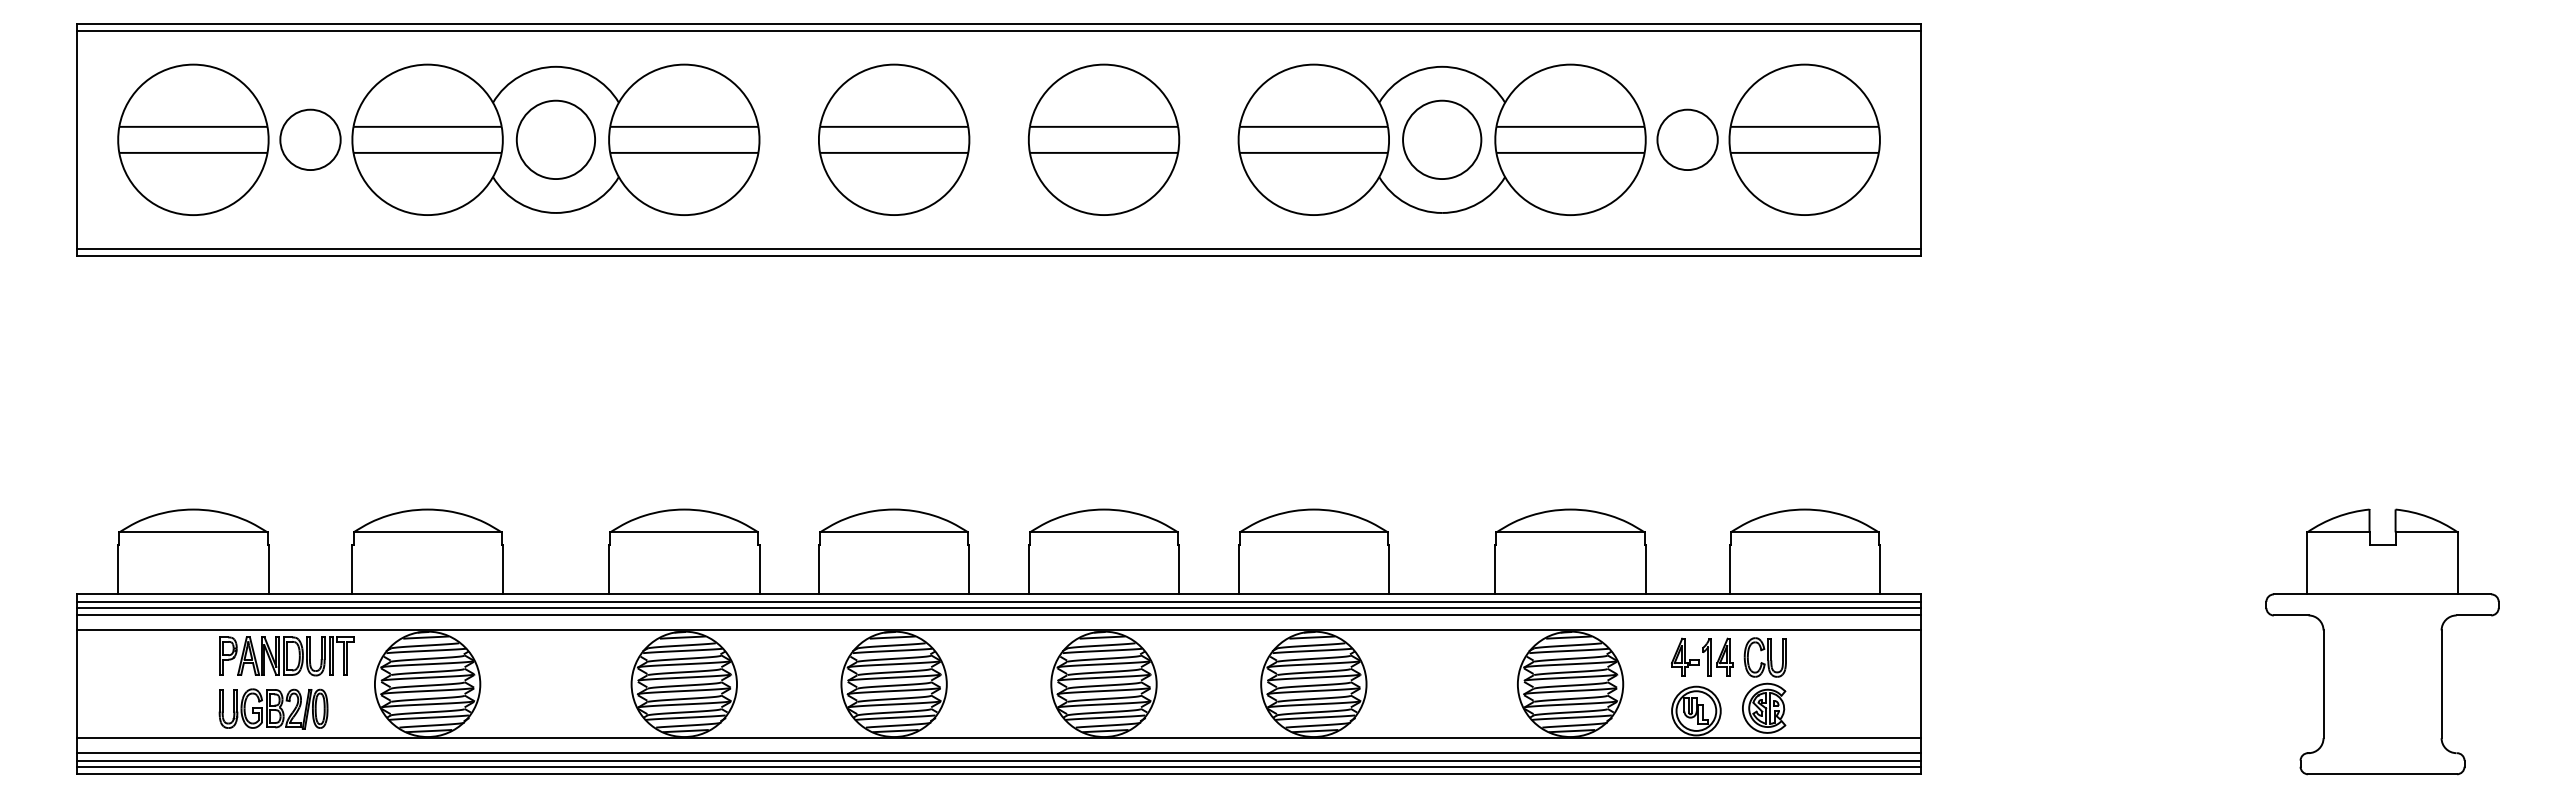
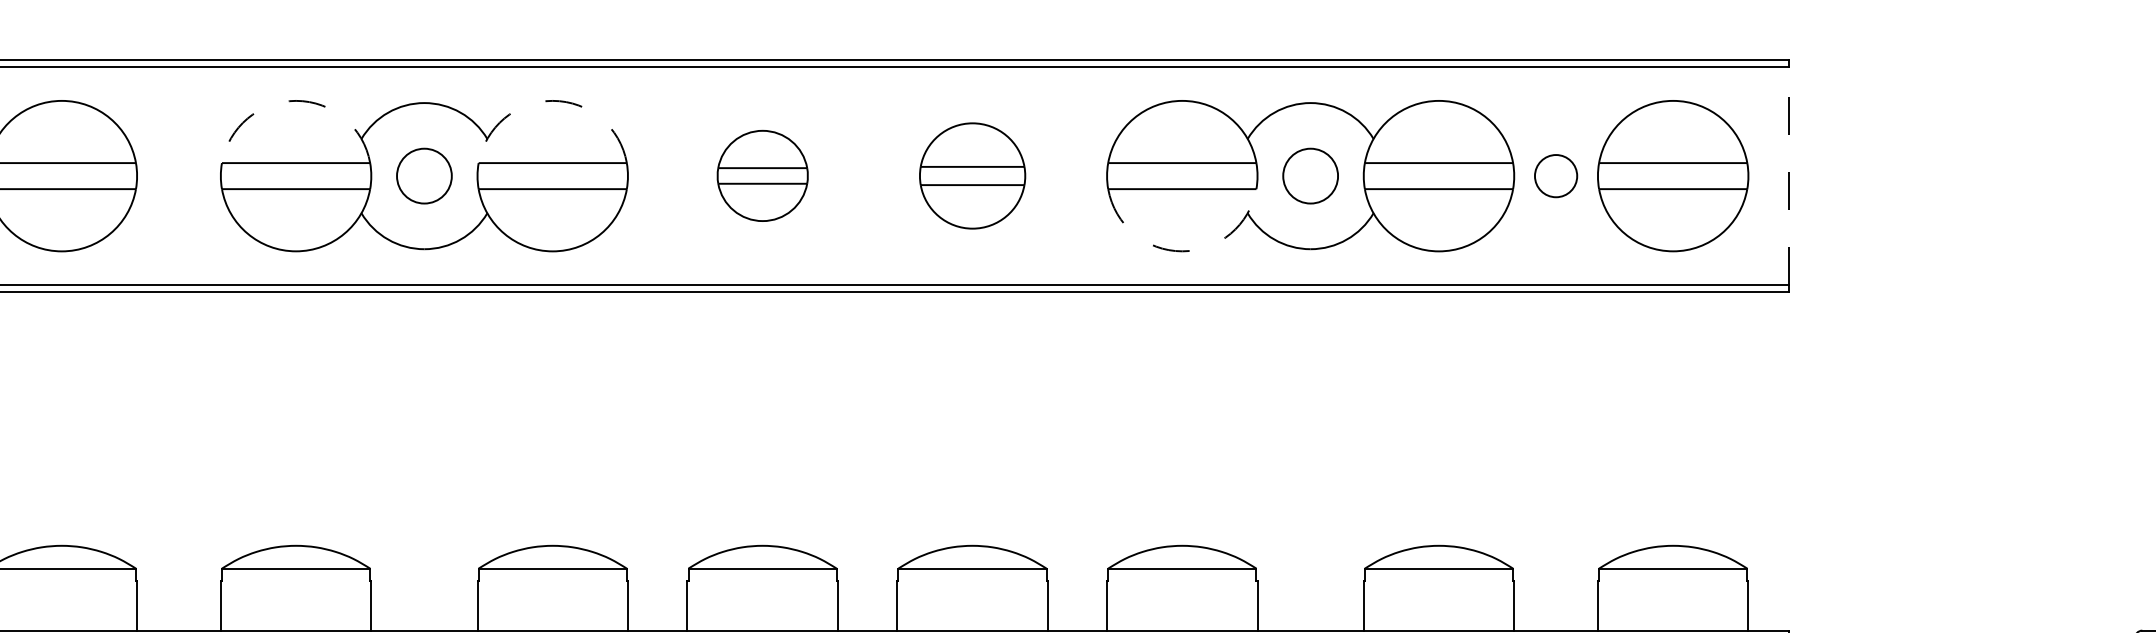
arc: (427, 64) -> (295, 100), solid -> dashed
arc: (684, 64) -> (552, 100), solid -> dashed
circle: (310, 139) -> (178, 175), removed
circle: (555, 139) -> (423, 175), size x0.7
part: (894, 139) -> (762, 175), size x0.6
part: (1104, 139) -> (972, 175), size x0.7
circle: (1442, 139) -> (1310, 175), size x0.7
circle: (1687, 139) -> (1555, 175), size x0.7
line: (1920, 139) -> (1788, 175), solid -> dashed
arc: (1313, 215) -> (1181, 251), solid -> dashed

